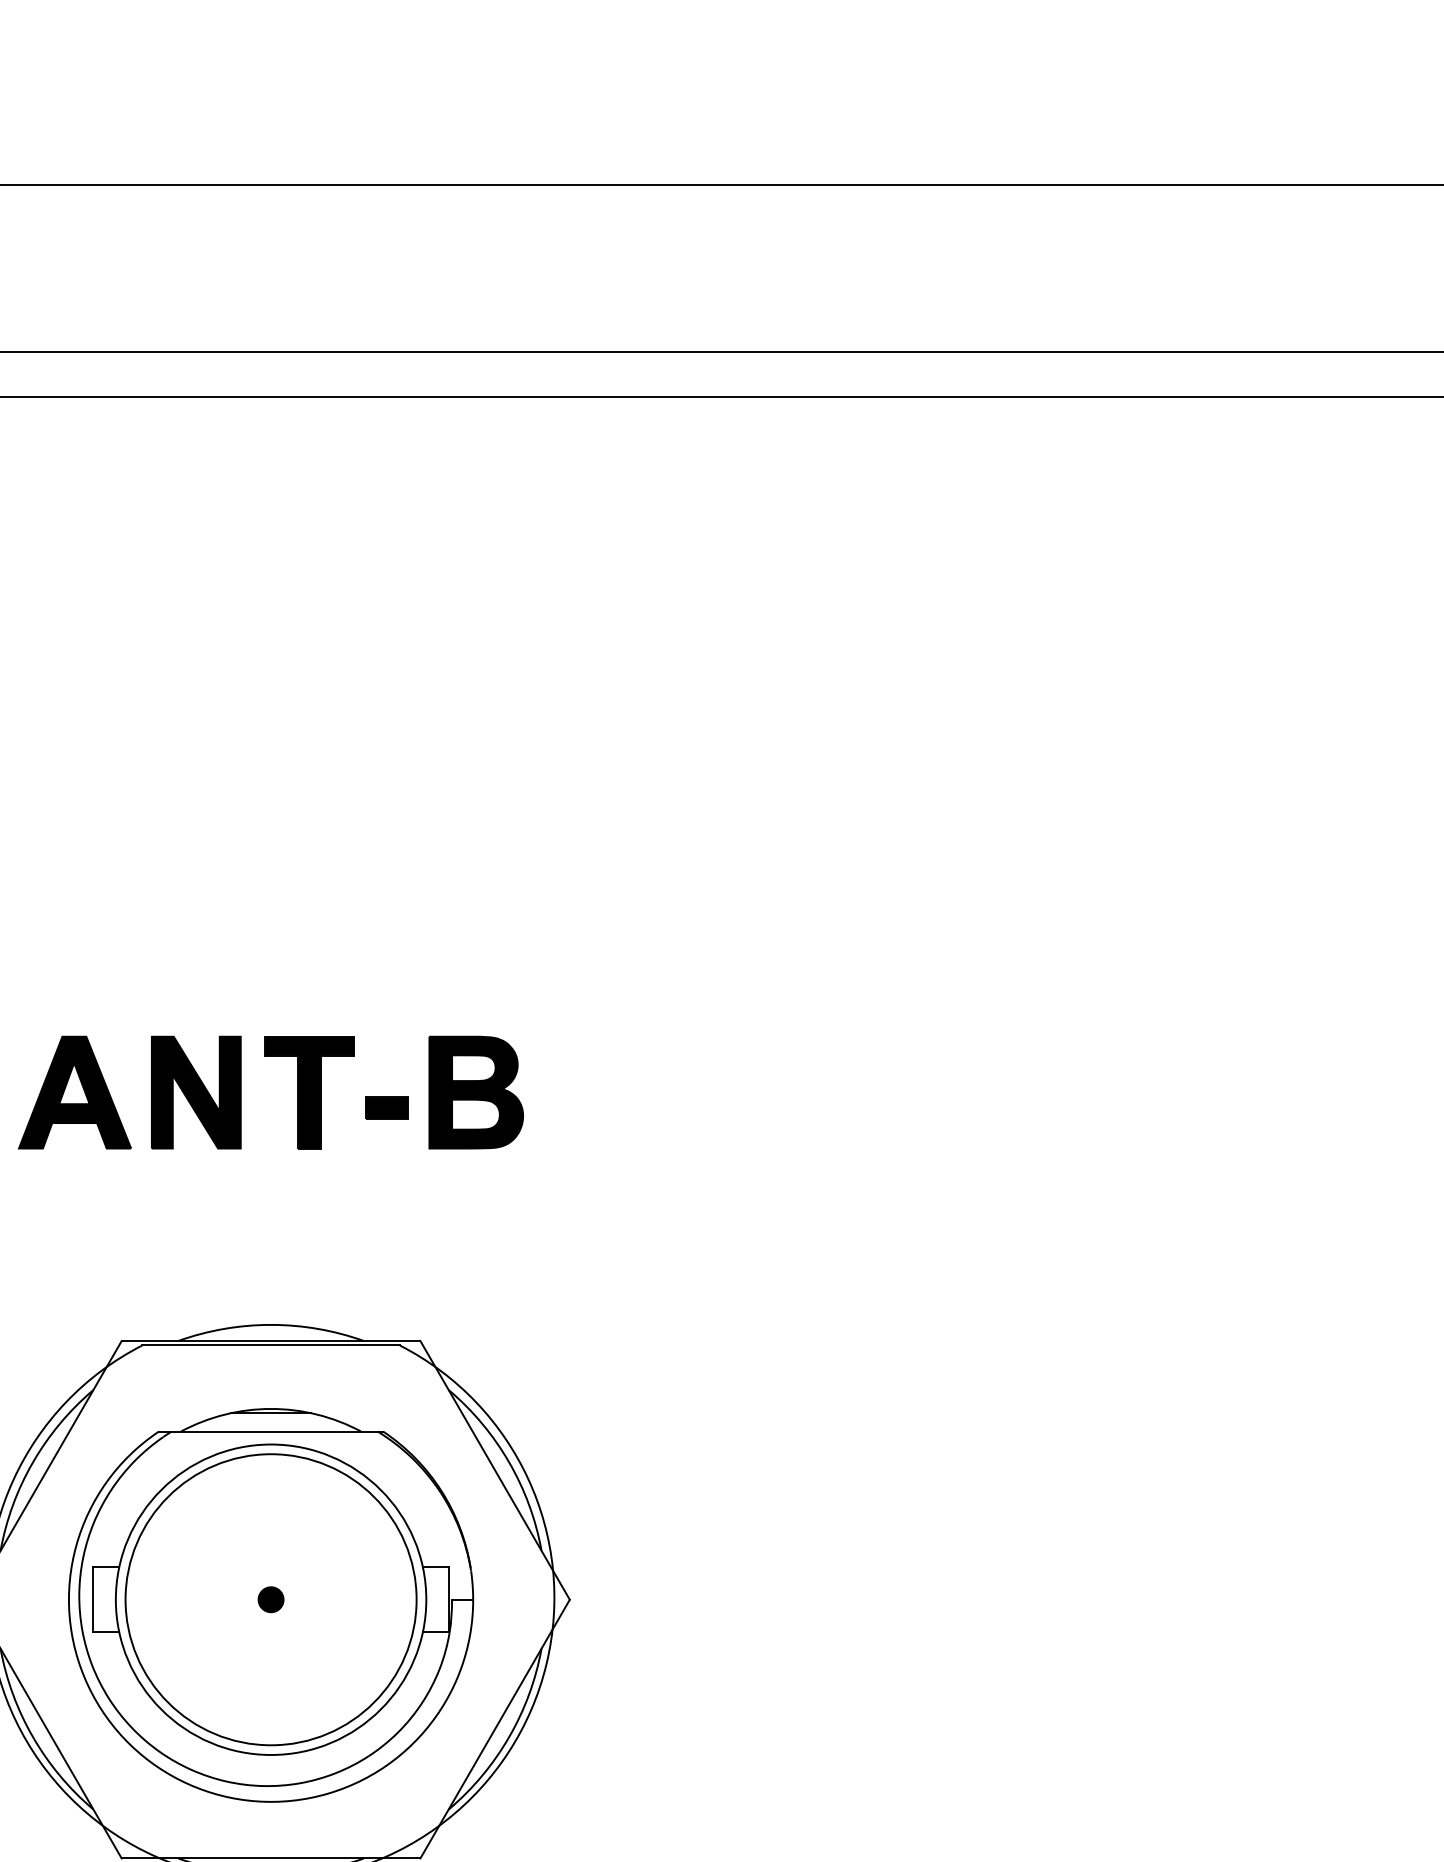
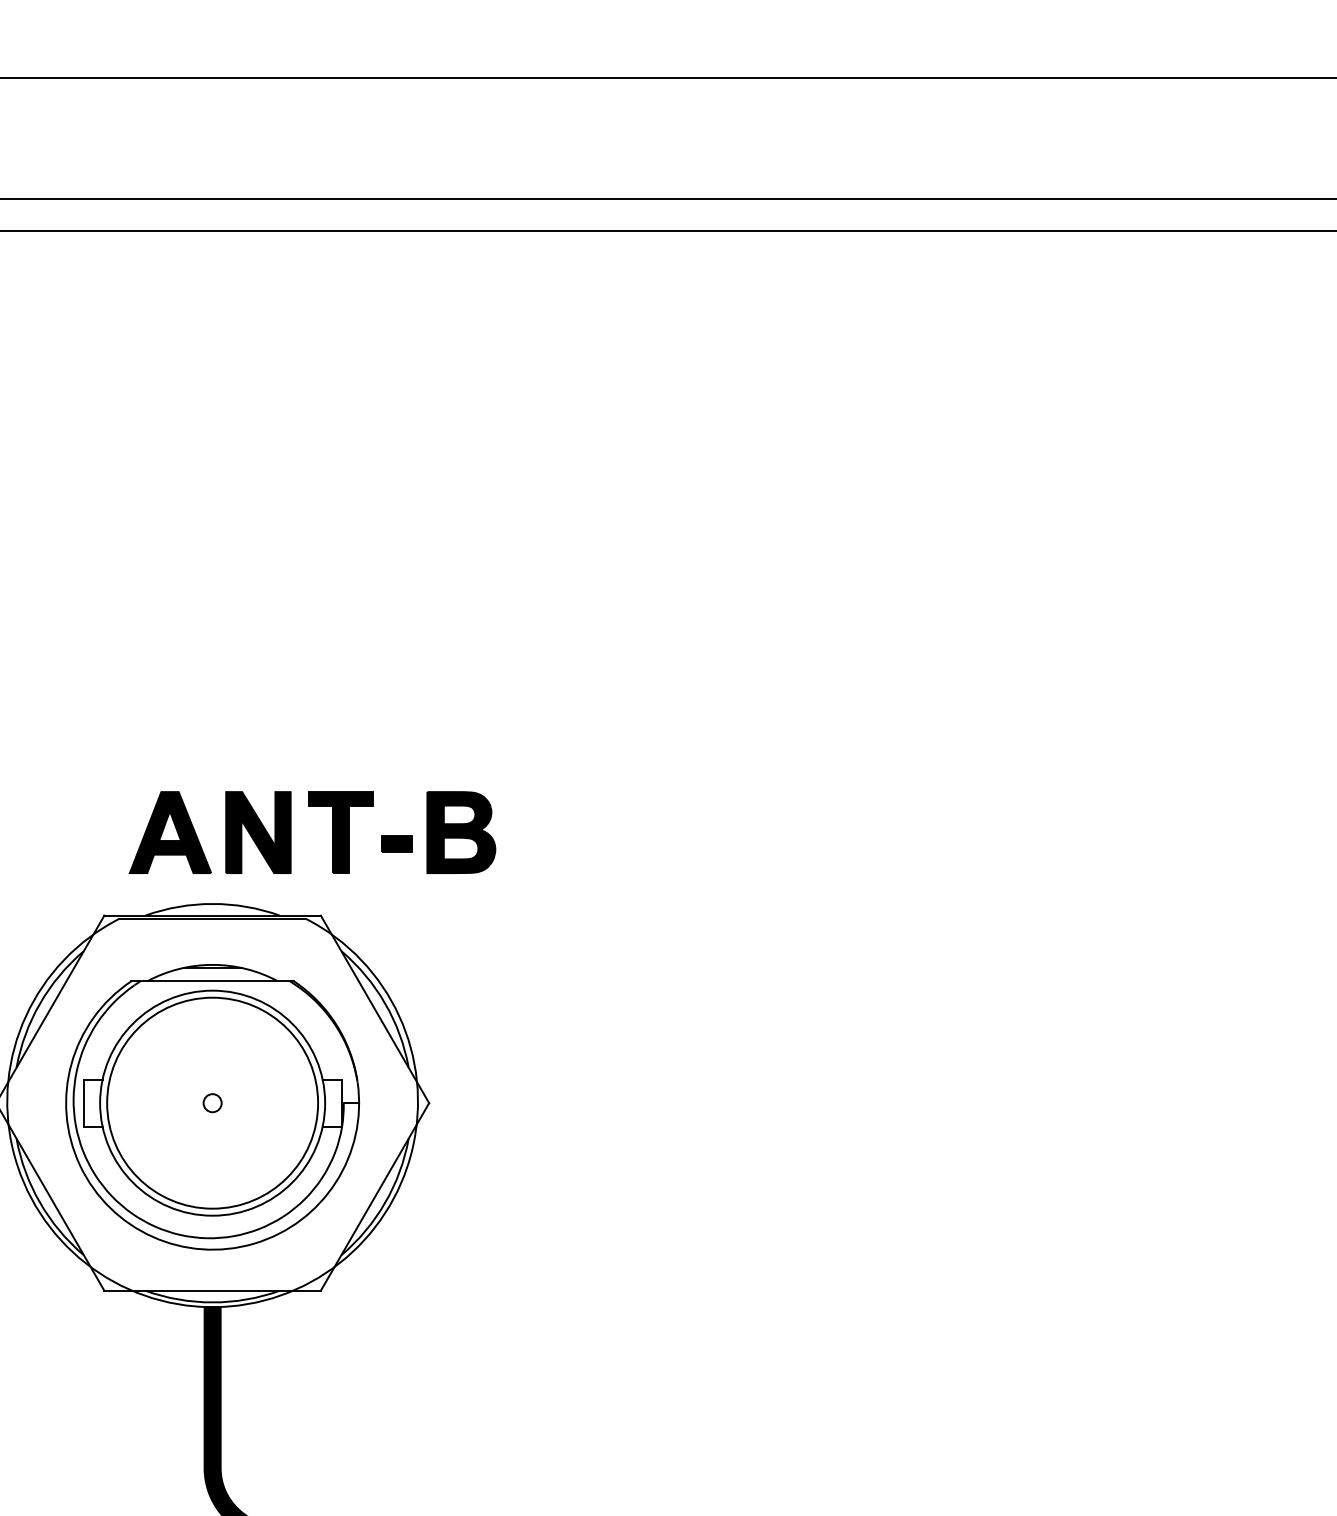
part: (298, 1092) -> (332, 832), moved
fill: (270, 1600) -> (212, 1103), removed

